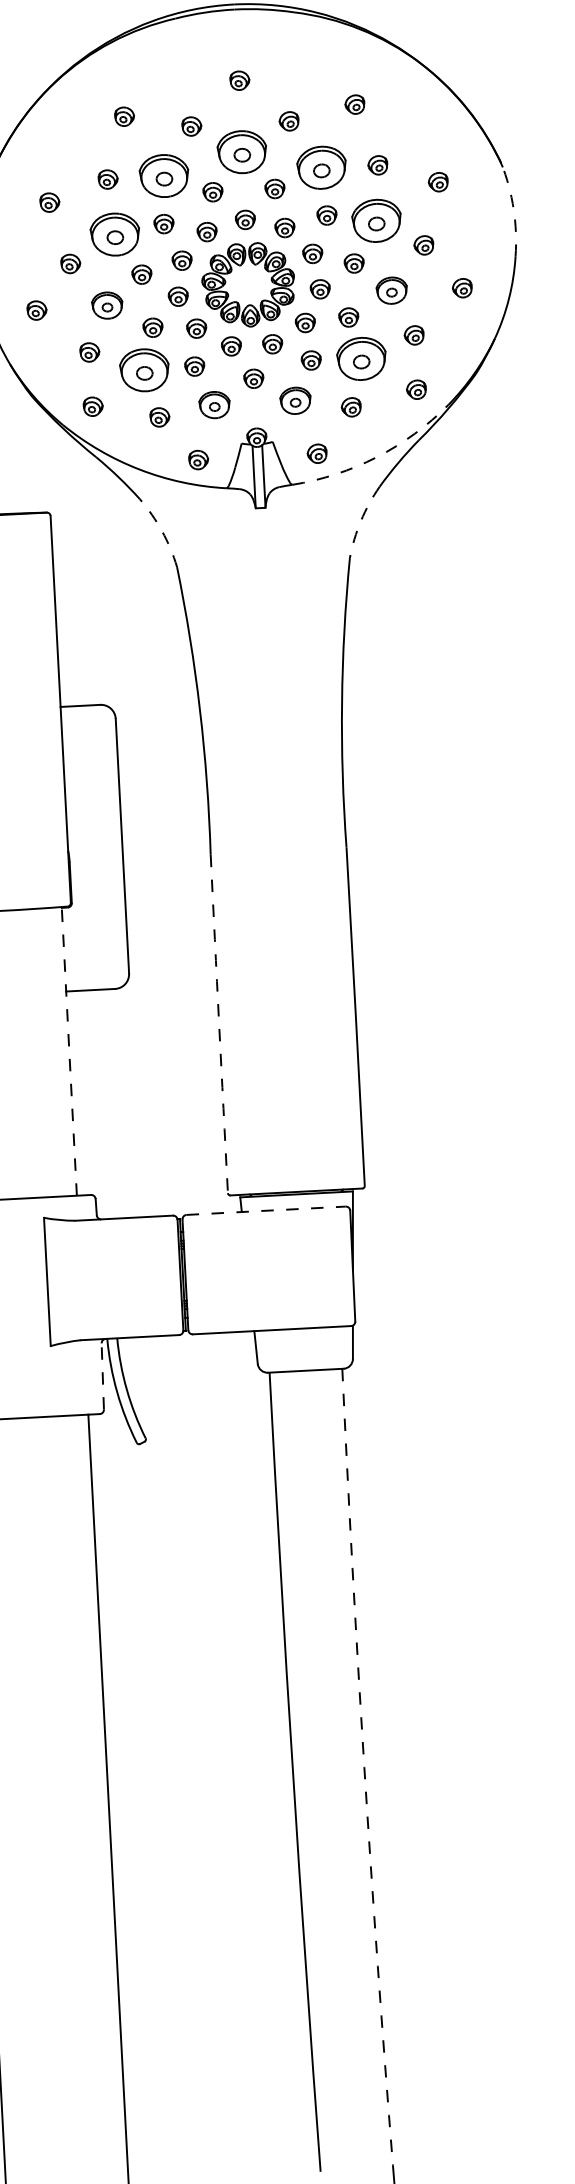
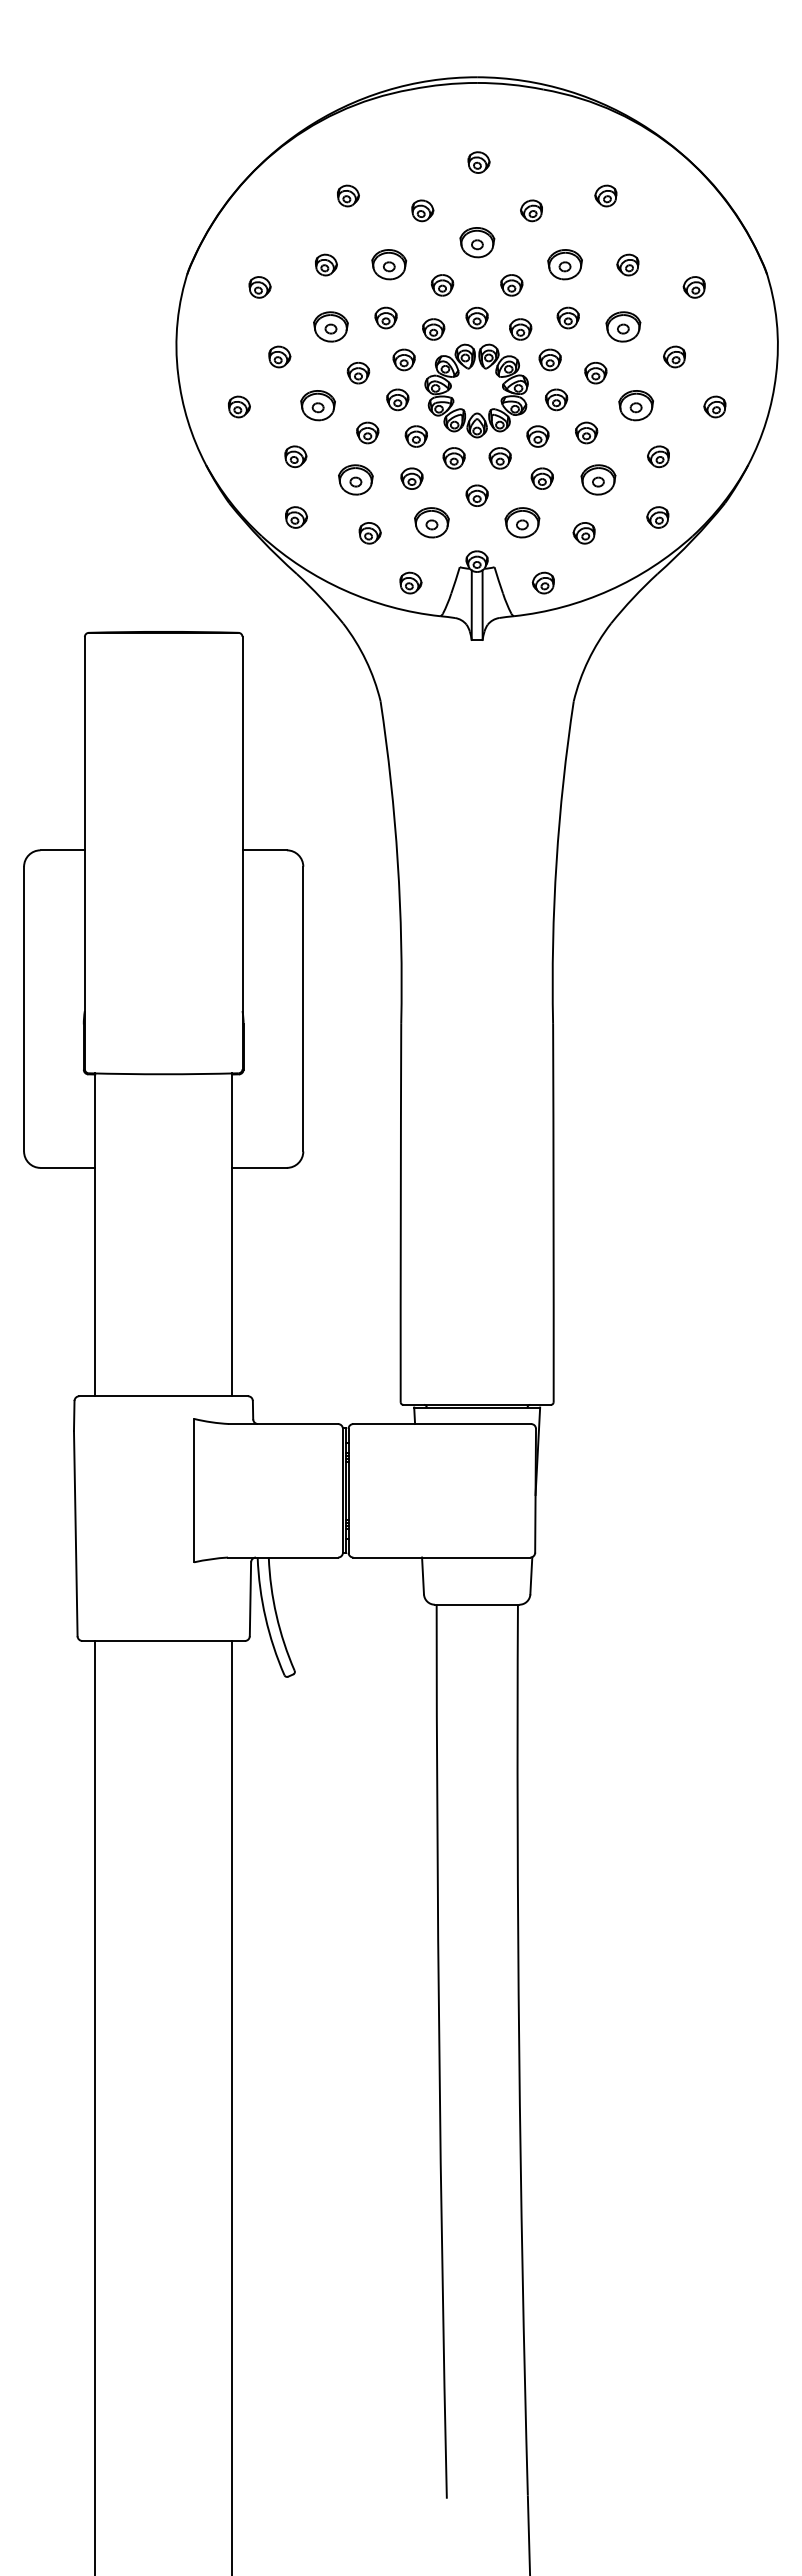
part: (242, 152) -> (477, 242), size x0.62
part: (321, 167) -> (564, 264), size x0.62
part: (164, 176) -> (389, 264), size x0.62
arc: (513, 208) -> (776, 321), dashed -> solid
part: (376, 220) -> (623, 326), size x0.62
part: (114, 234) -> (330, 326), size x0.62
part: (361, 358) -> (598, 479), size x0.62
part: (144, 369) -> (355, 479), size x0.62
arc: (376, 457) -> (609, 590), dashed -> solid
arc: (361, 520) -> (588, 660), dashed -> solid
arc: (161, 531) -> (365, 660), dashed -> solid
arc: (218, 1024) -> (400, 1213), dashed -> solid
line: (69, 1051) -> (232, 1234), dashed -> solid
line: (266, 1211) -> (442, 1424), dashed -> solid
line: (102, 1376) -> (250, 1599), dashed -> solid
arc: (364, 1767) -> (519, 2050), dashed -> solid

